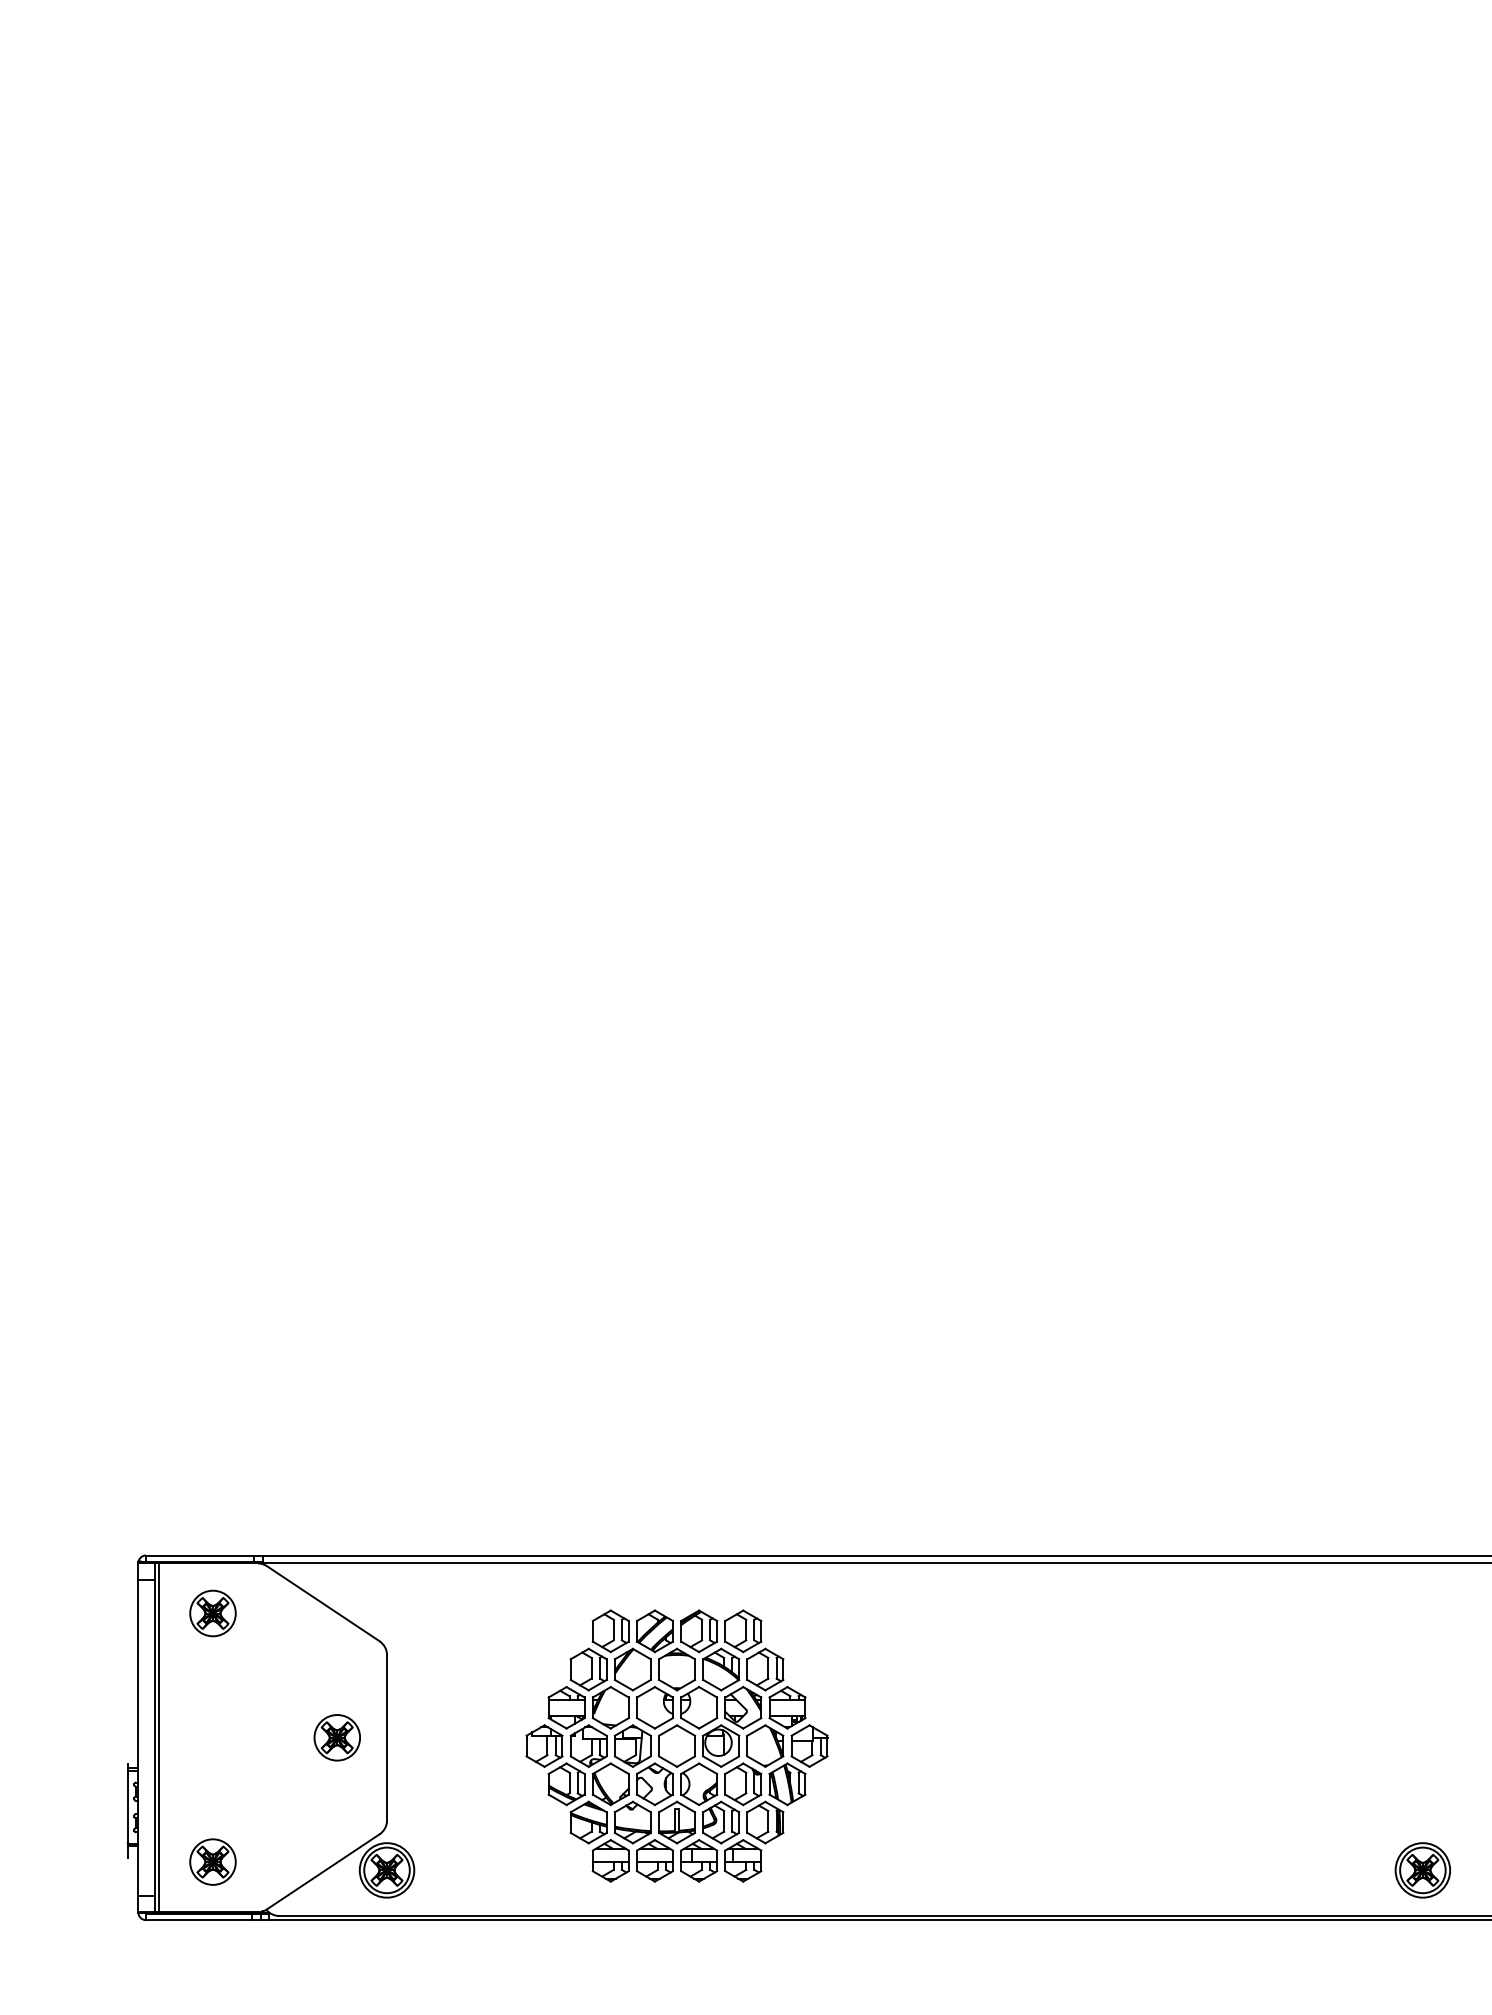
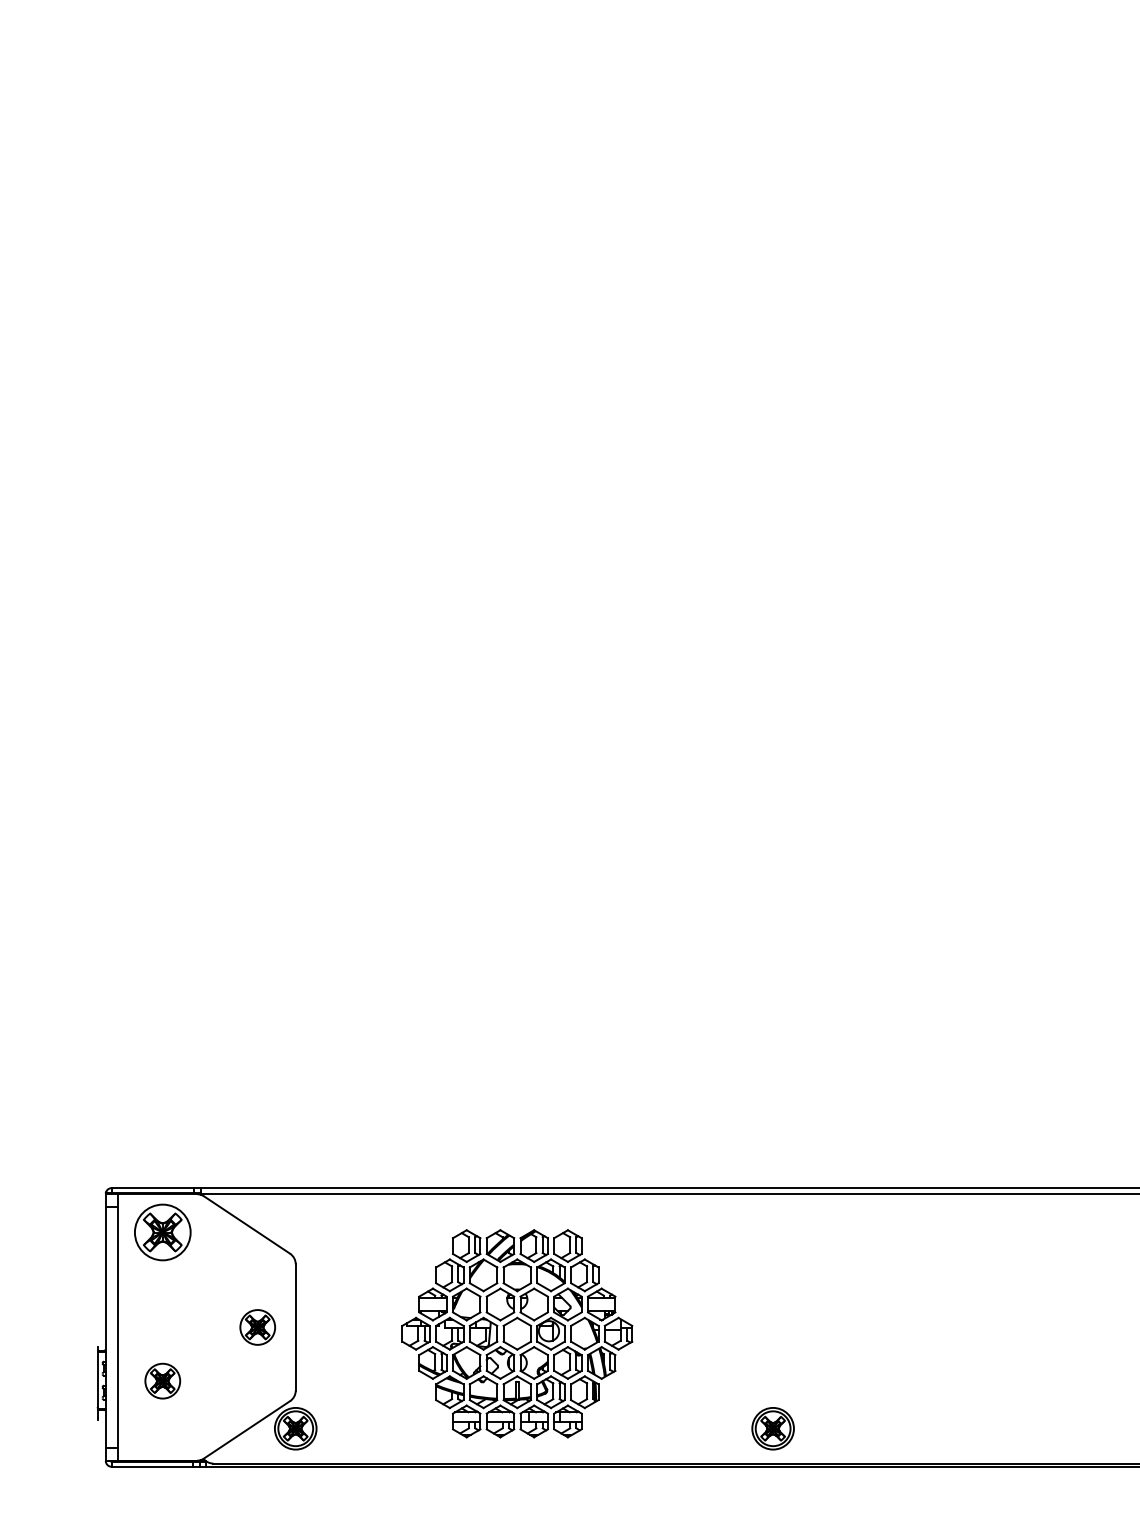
part: (212, 1613) -> (162, 1232), size x1.6
line: (159, 1737) -> (121, 1327), removed
part: (212, 1861) -> (162, 1380), moved
part: (1422, 1870) -> (772, 1428), moved

